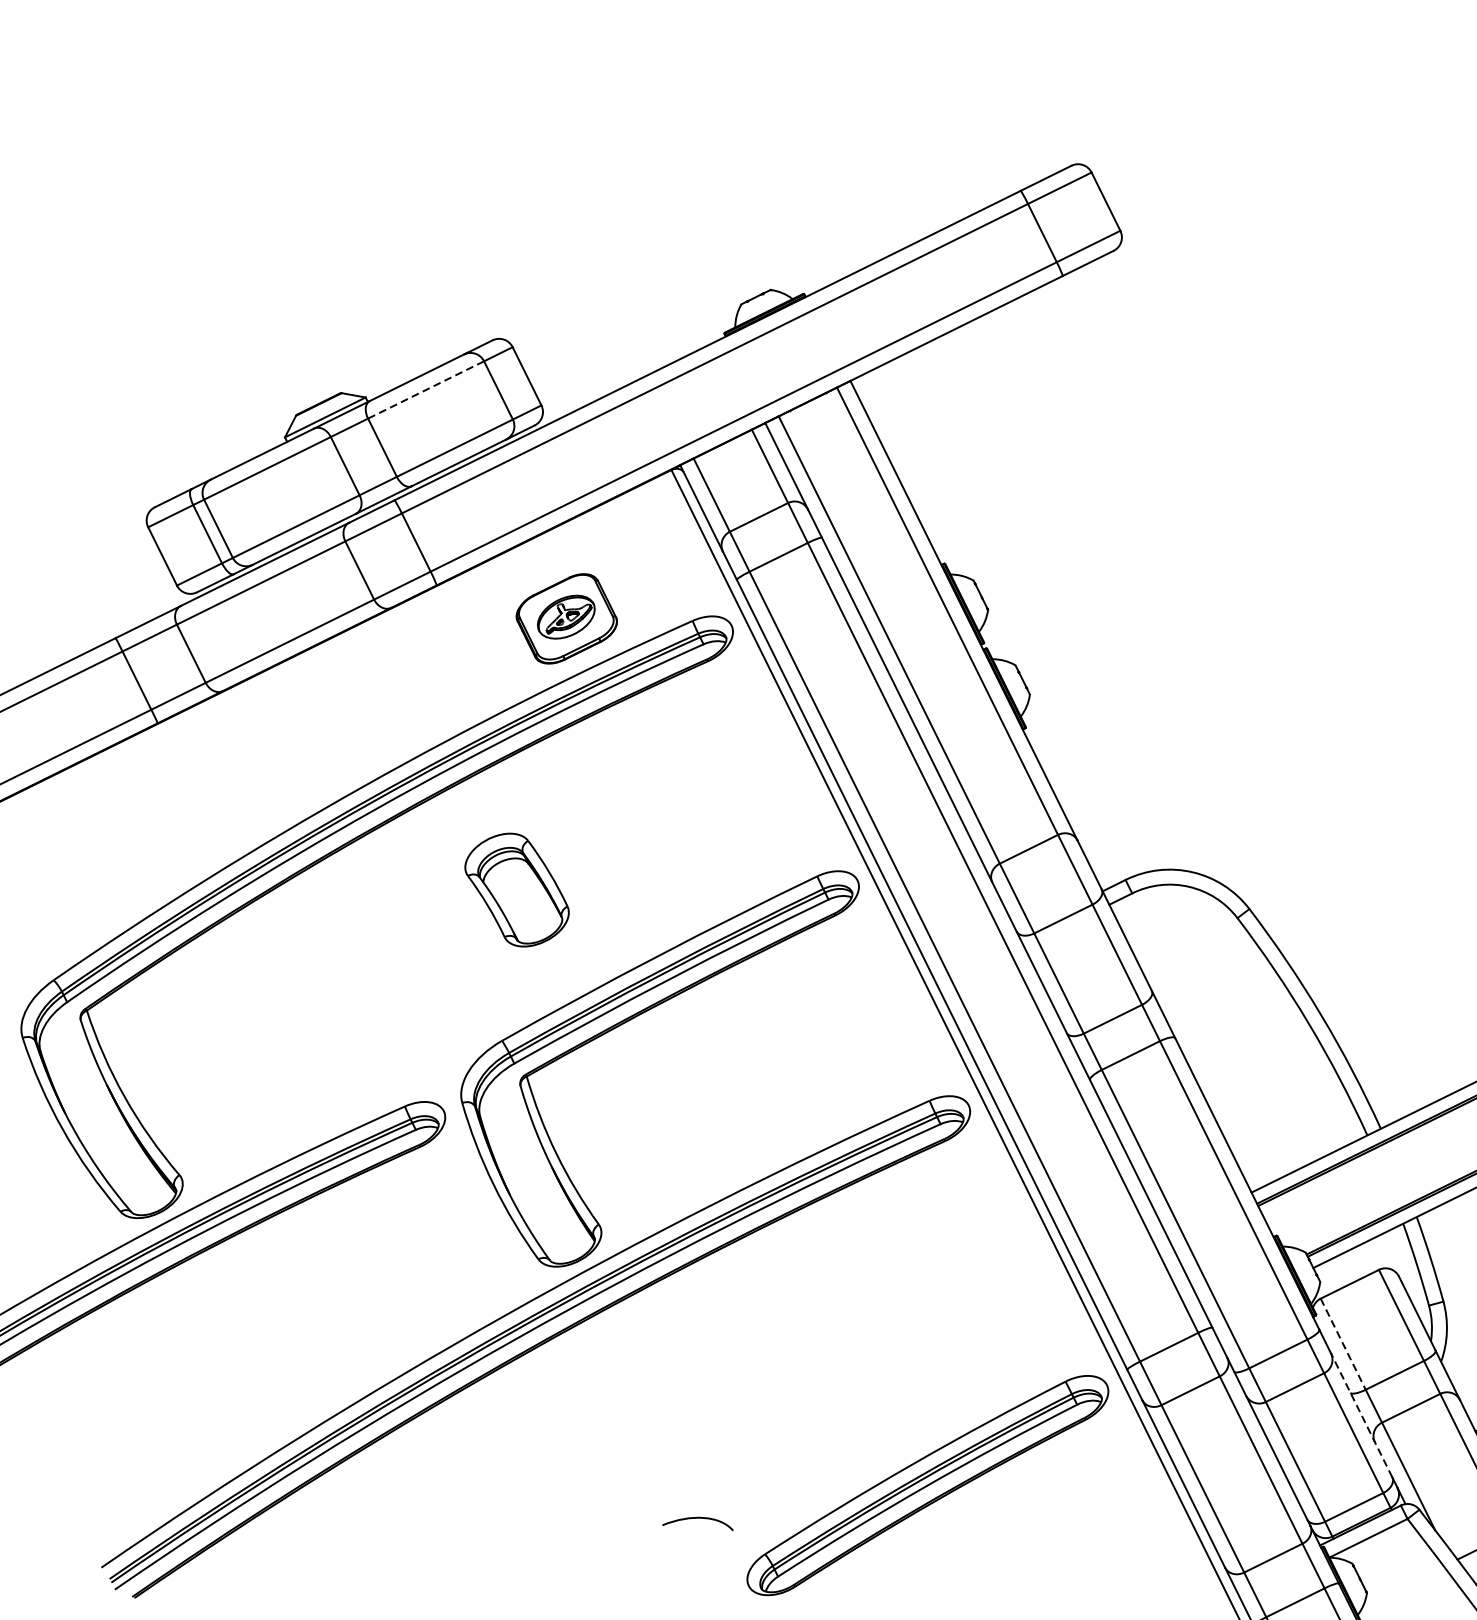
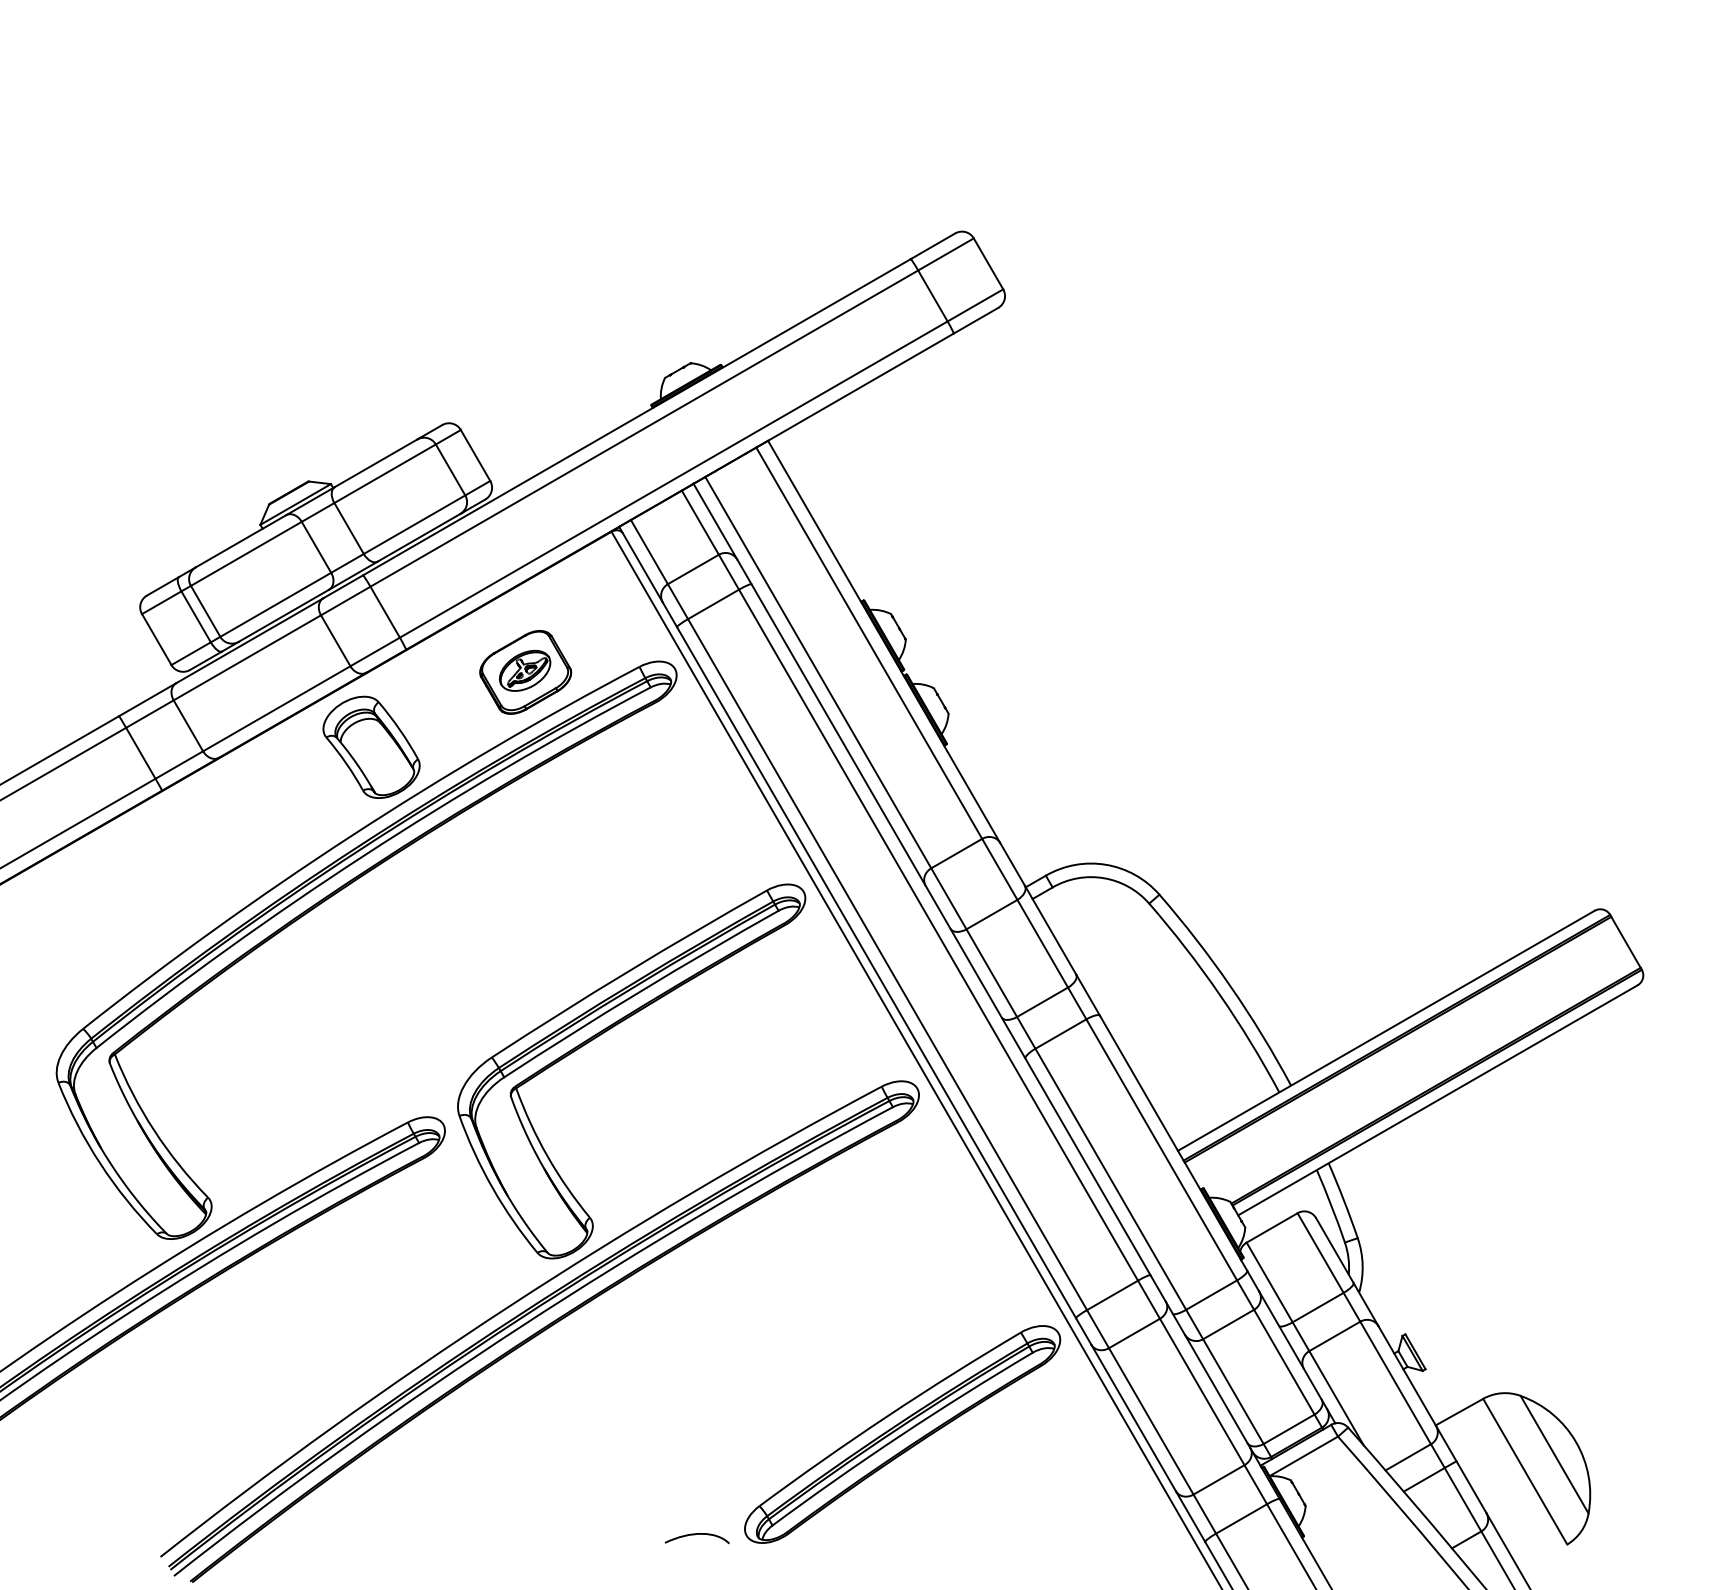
line: (426, 389) -> (385, 473), dashed -> solid
part: (517, 889) -> (371, 746), moved
line: (1343, 1344) -> (1269, 1282), dashed -> solid
line: (1361, 1415) -> (1290, 1345), dashed -> solid
curve: (696, 1519) -> (695, 1535), moved

